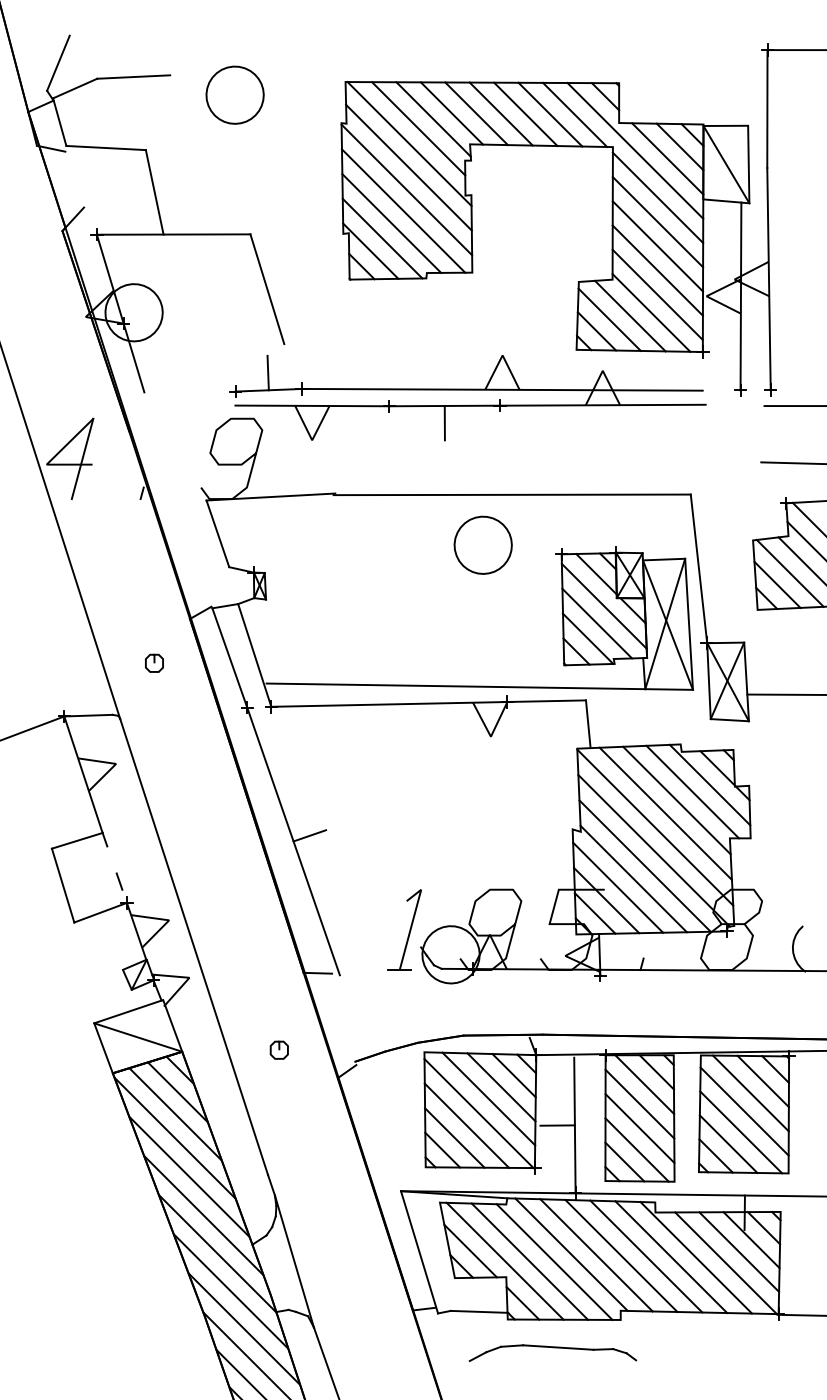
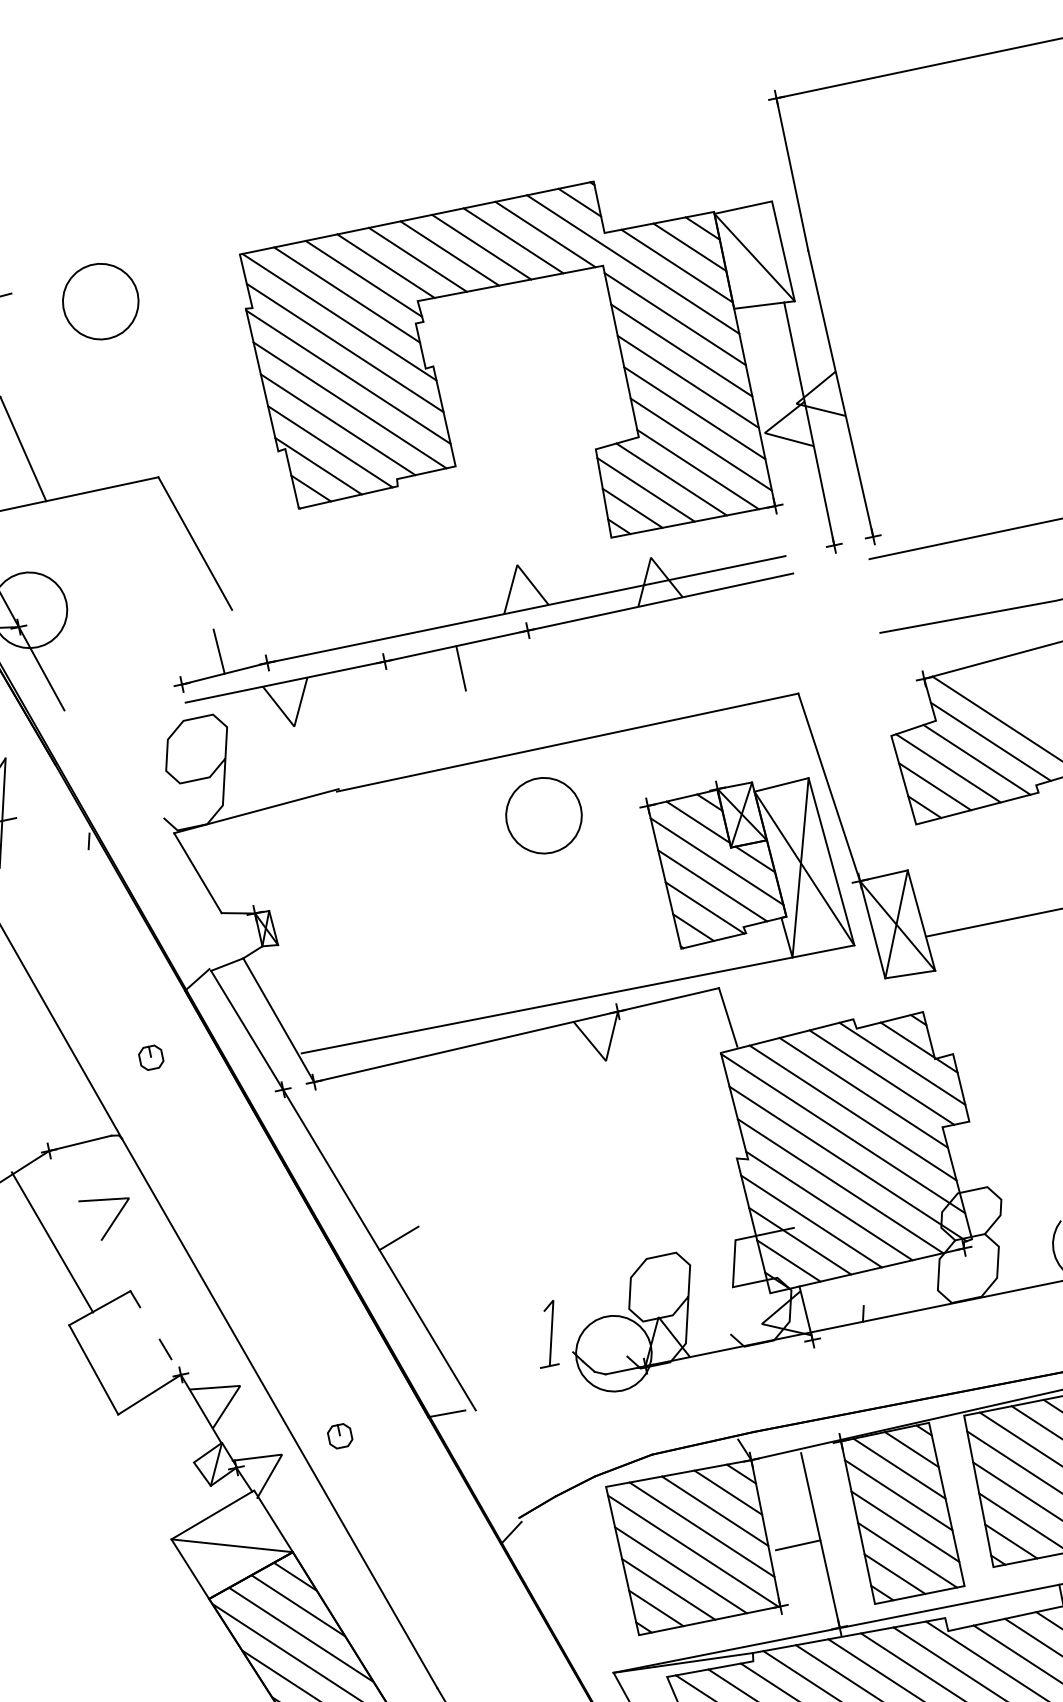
line: (83, 774) -> (52, 1242), moved
part: (404, 929) -> (546, 1333), size x0.6
curve: (278, 1049) -> (338, 1435), moved

